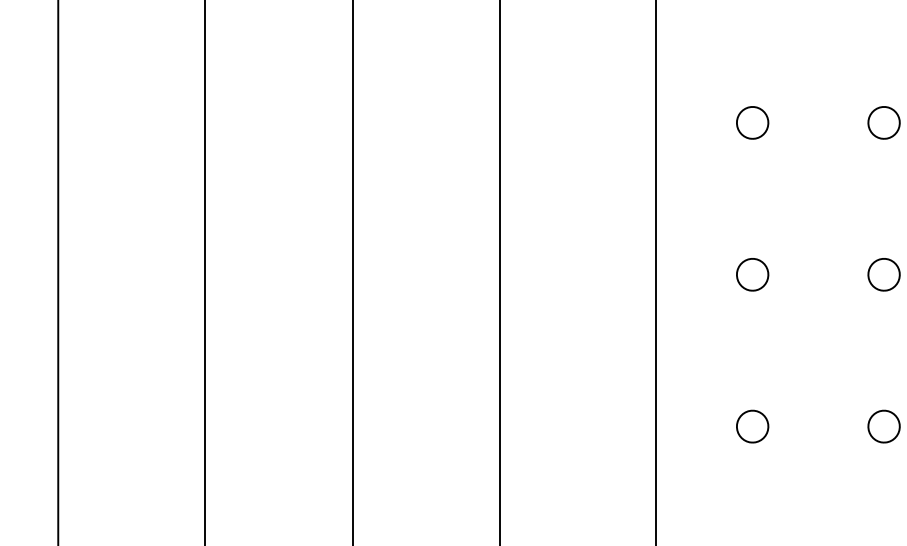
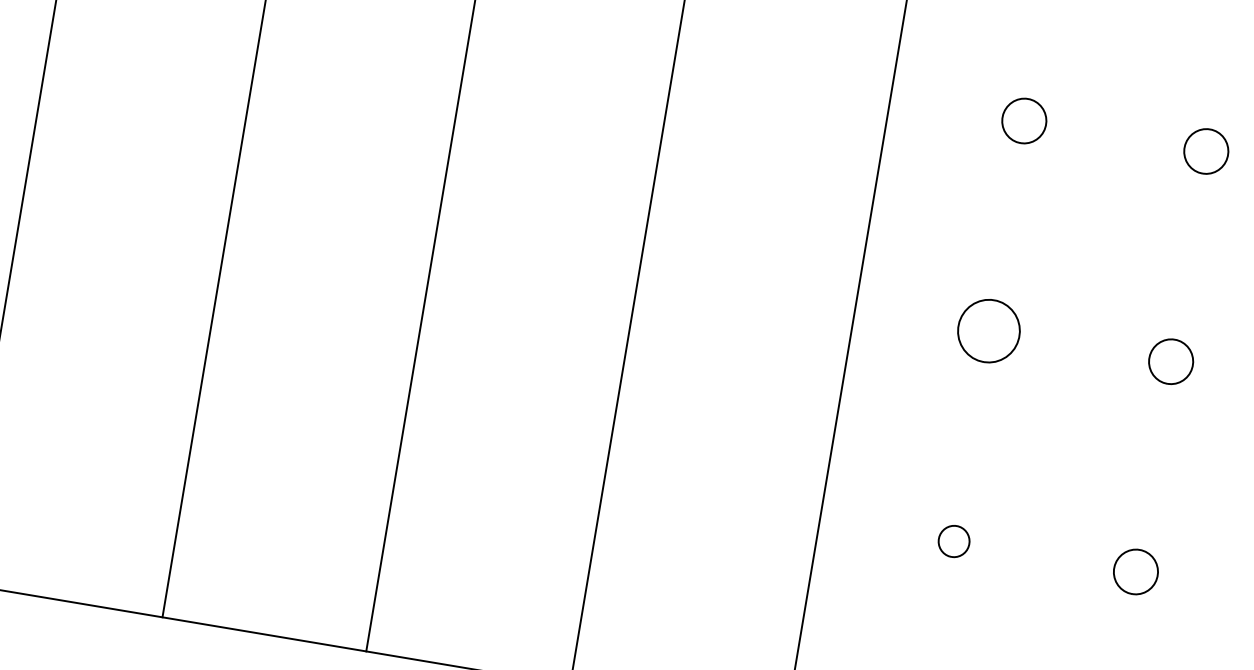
part: (752, 274) -> (988, 330), size x1.4
part: (752, 426) -> (953, 541), size x0.7

